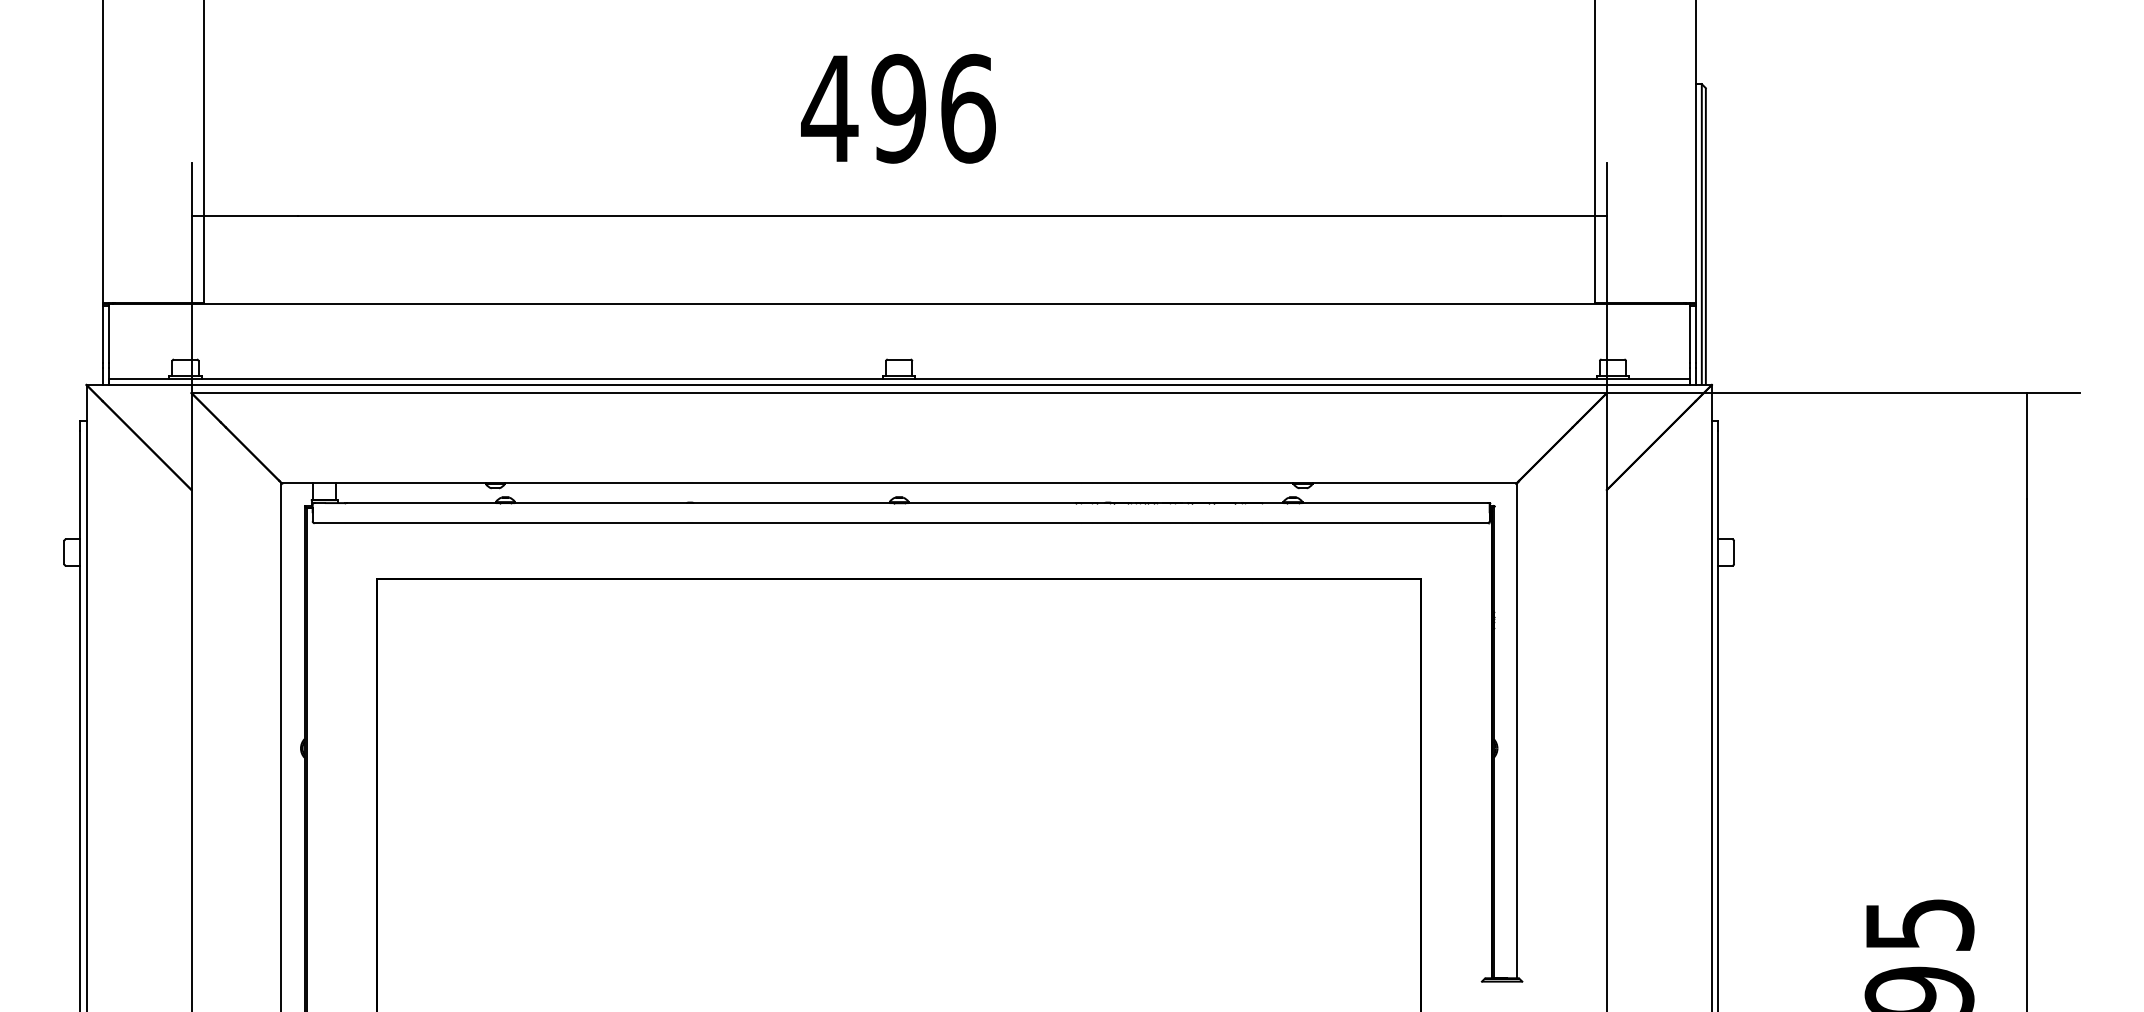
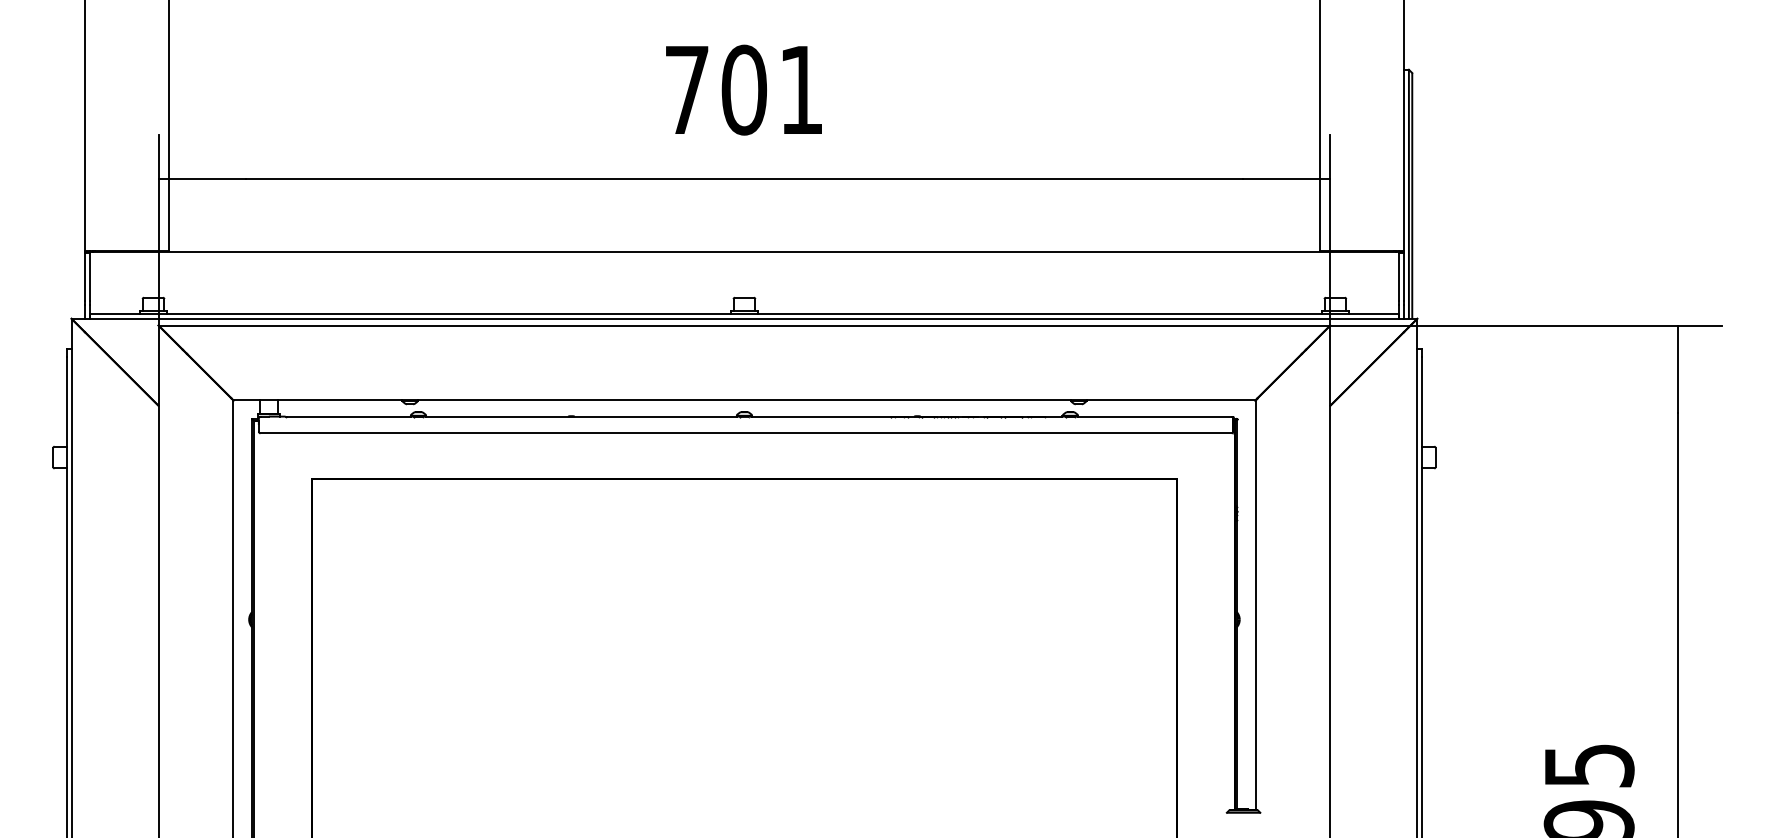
text: (898, 108) -> (743, 89), 496 -> 701

